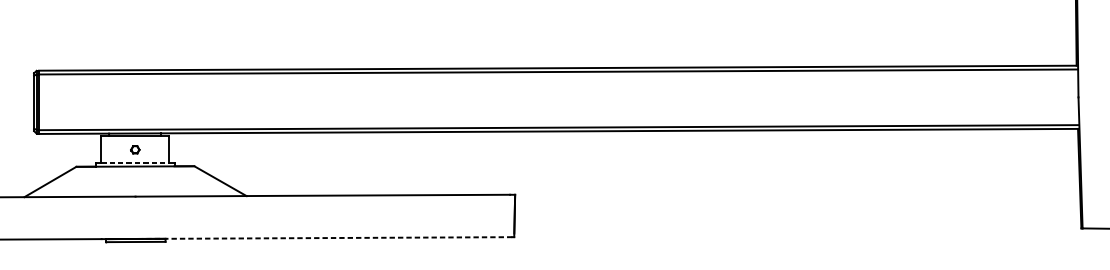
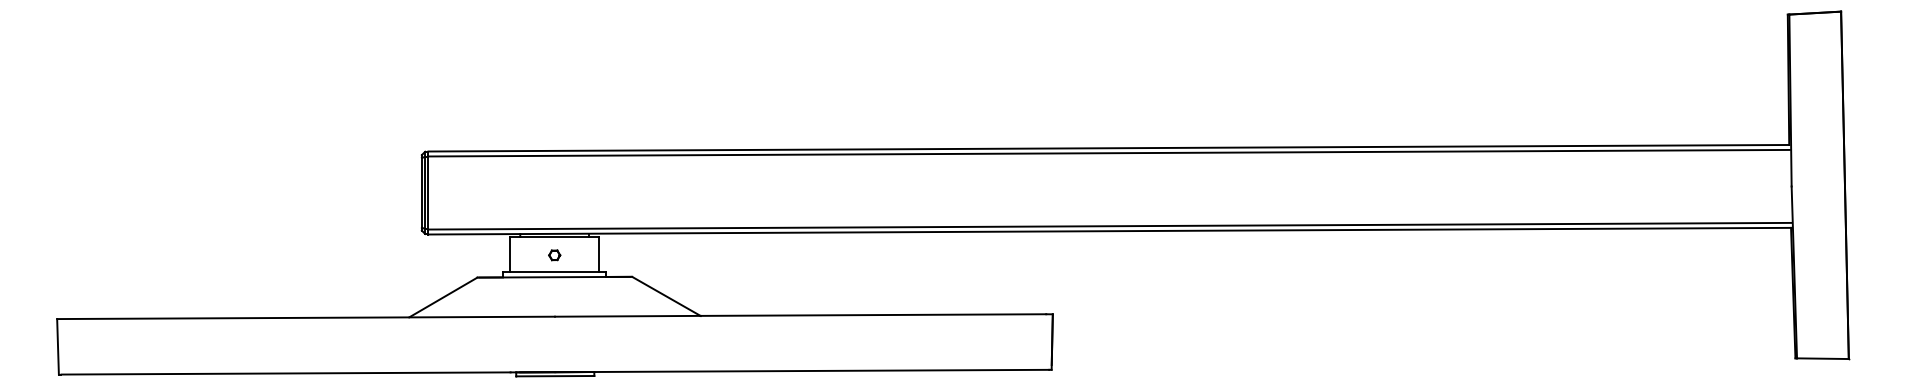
line: (135, 162) -> (554, 271), dashed -> solid
line: (324, 238) -> (802, 371), dashed -> solid

